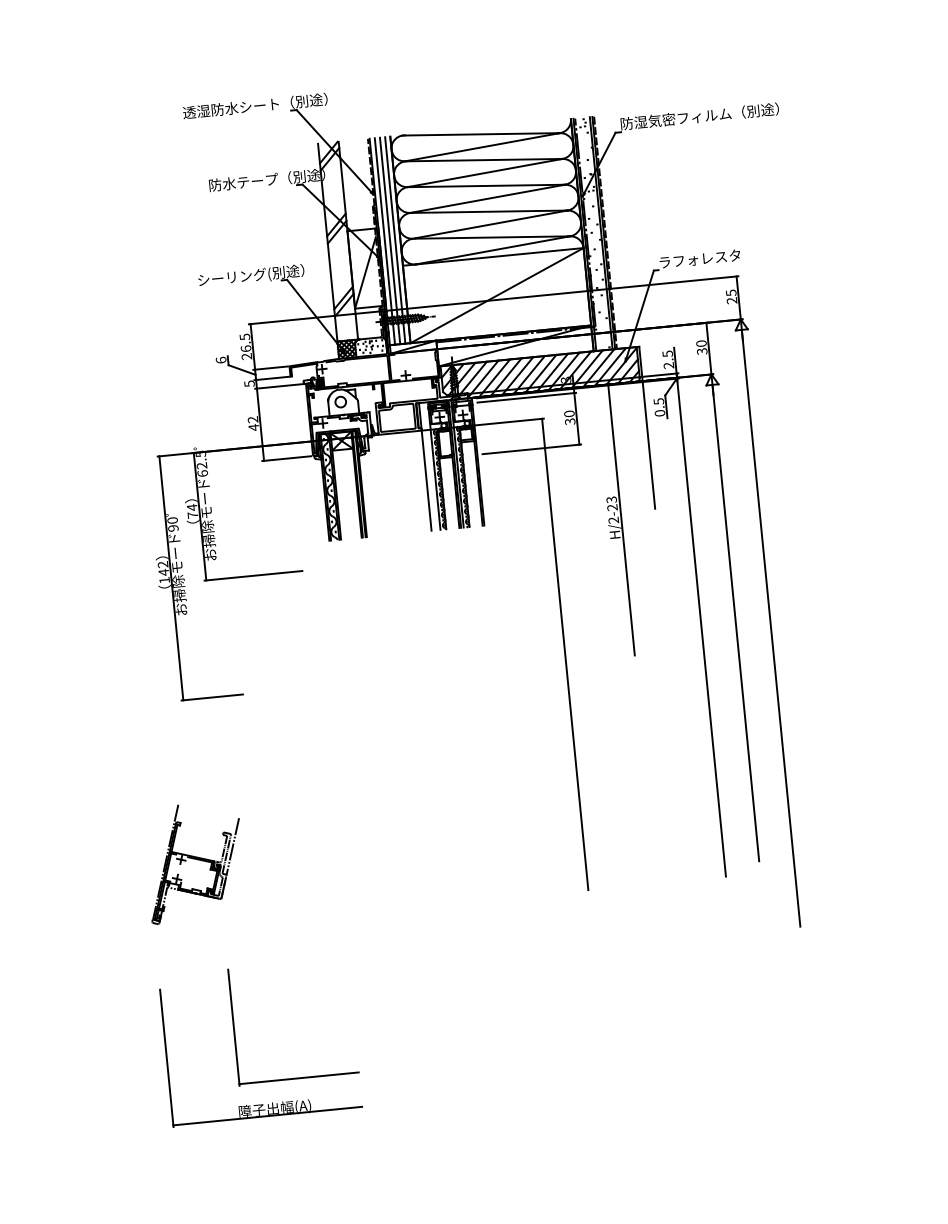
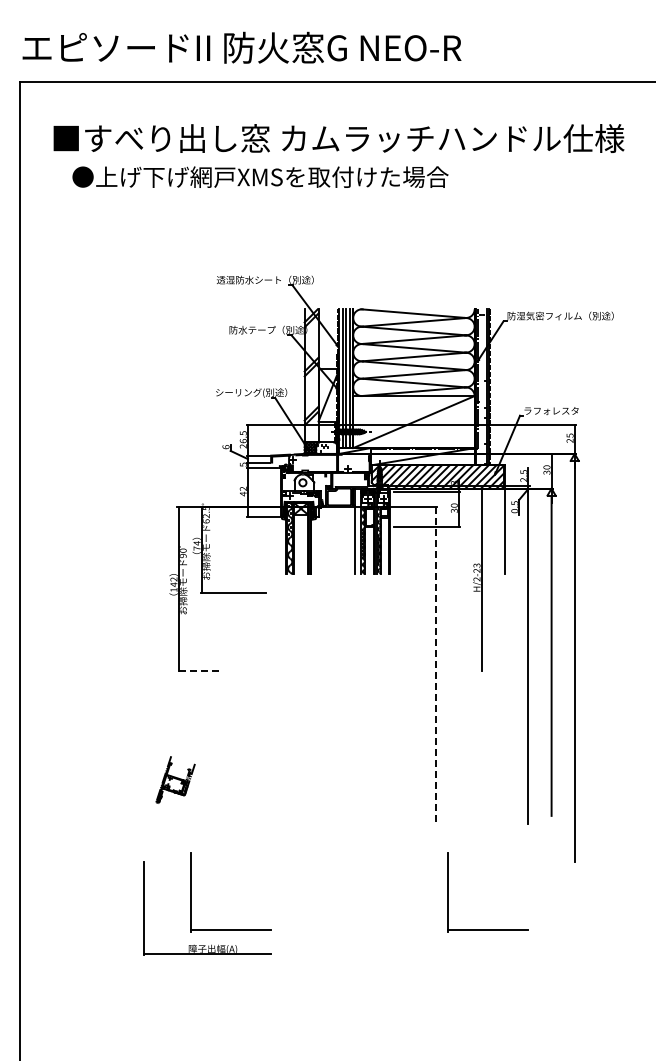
line: (564, 655) -> (435, 666), solid -> dashed
line: (212, 697) -> (198, 671), solid -> dashed
part: (194, 861) -> (175, 779), size x0.6
part: (680, 1039) -> (487, 929), added

